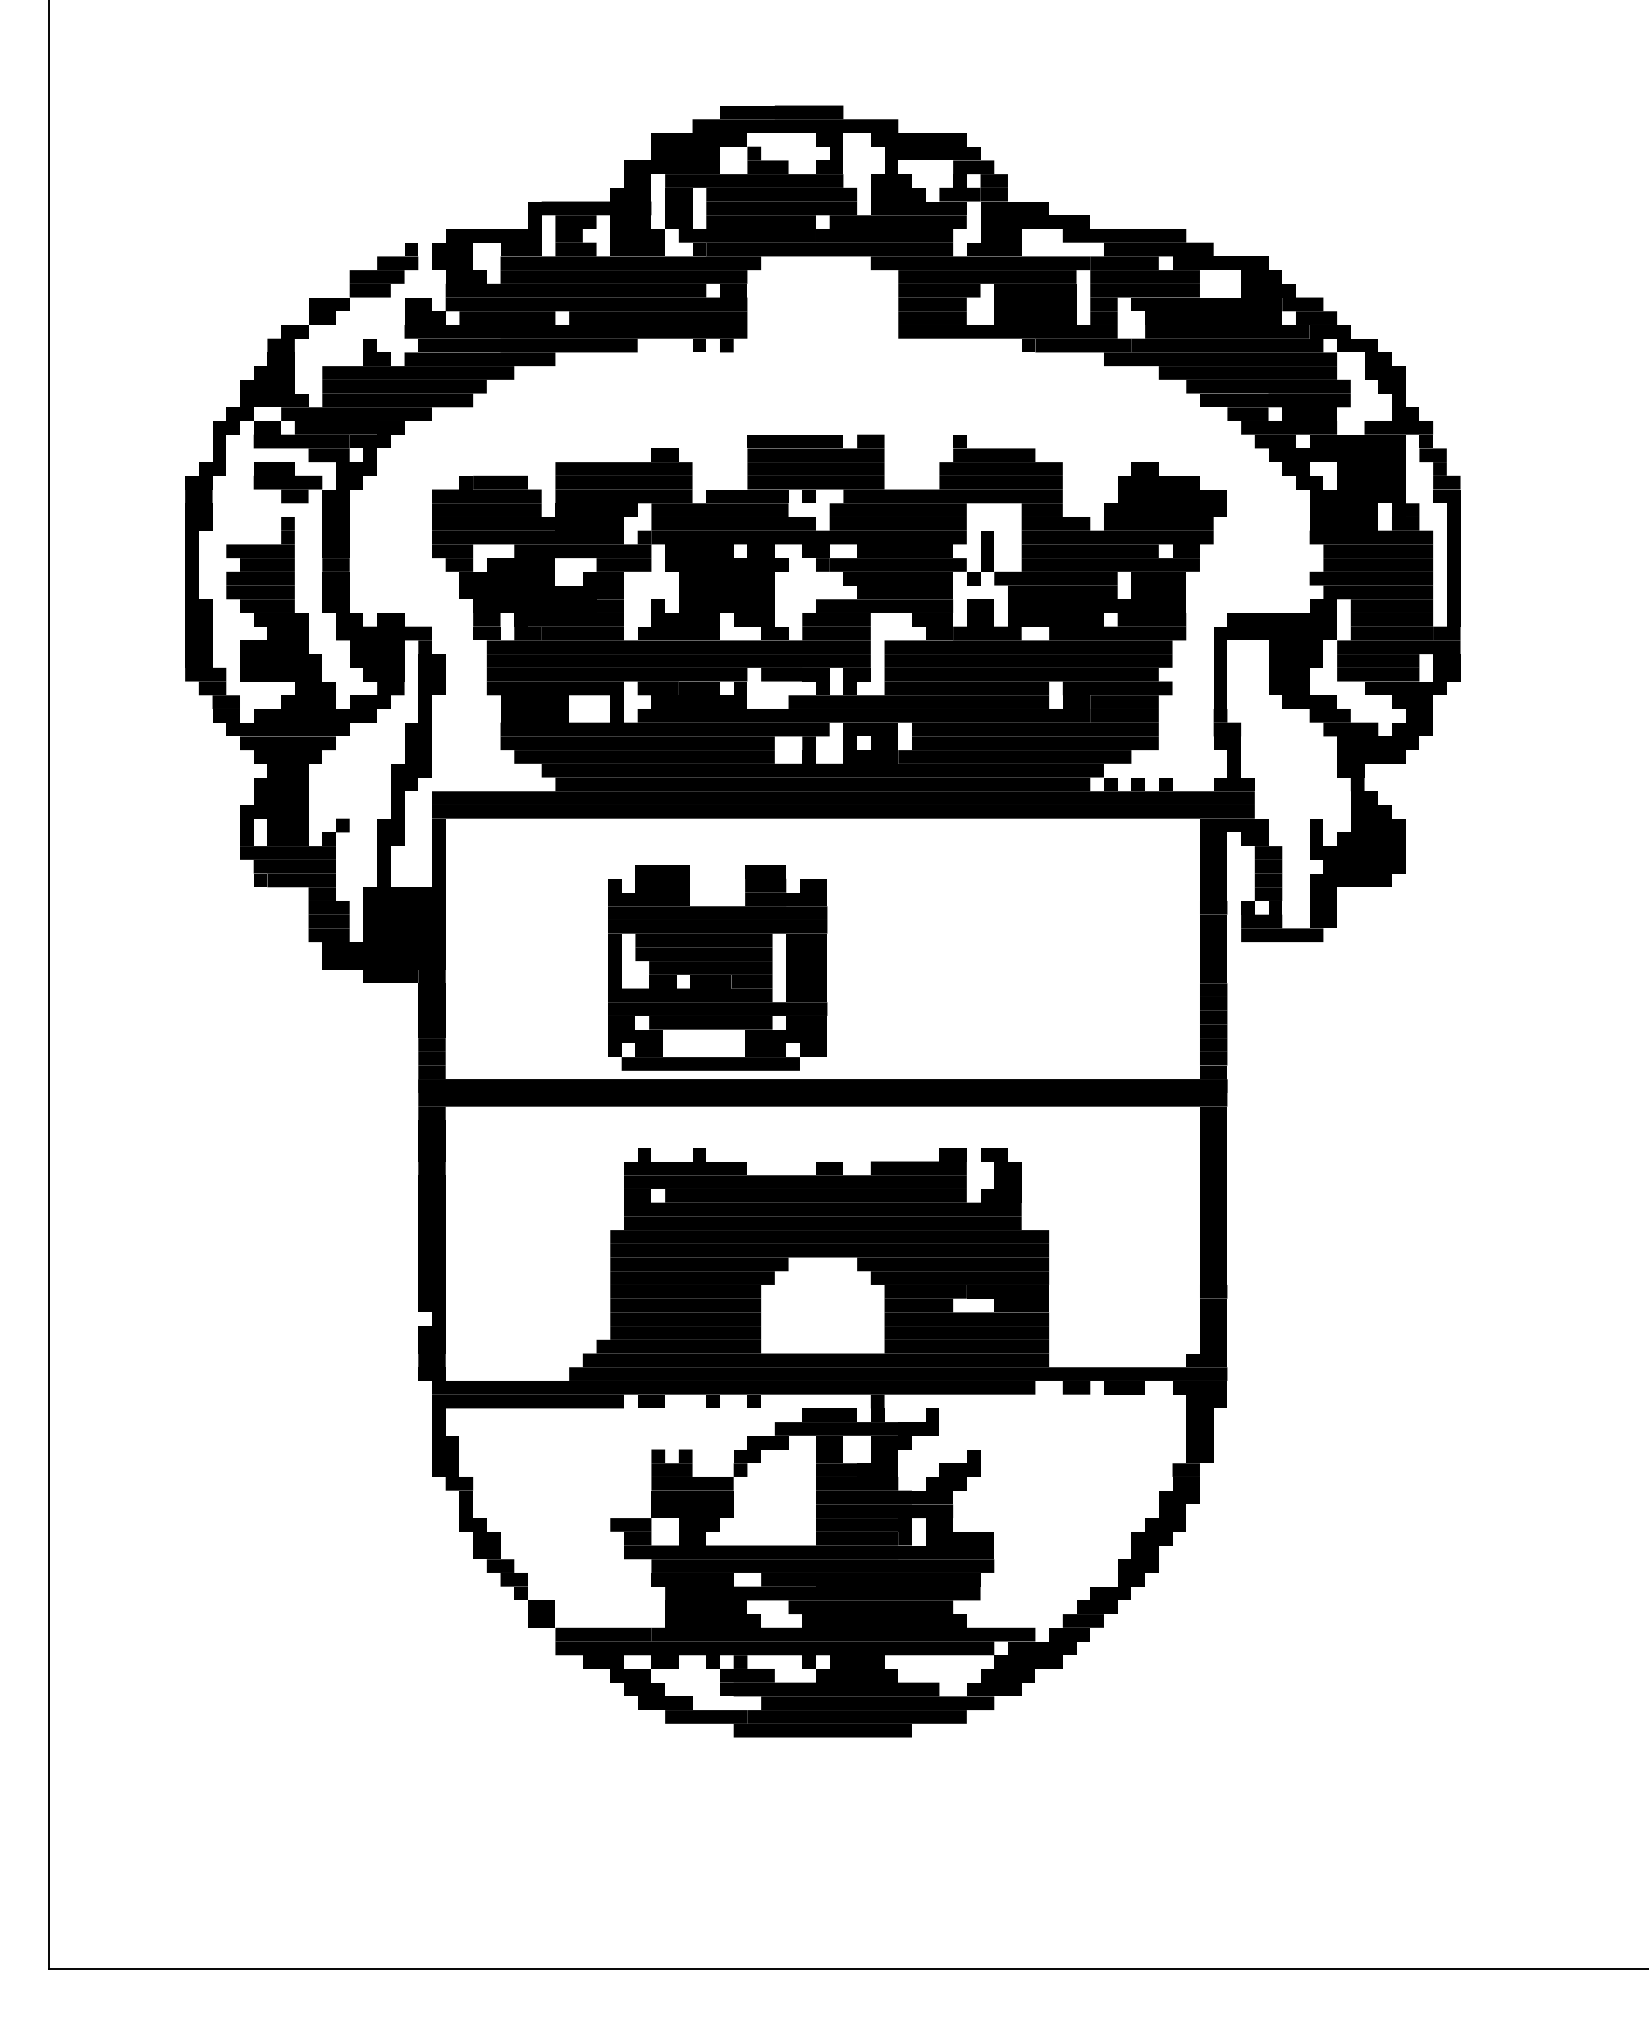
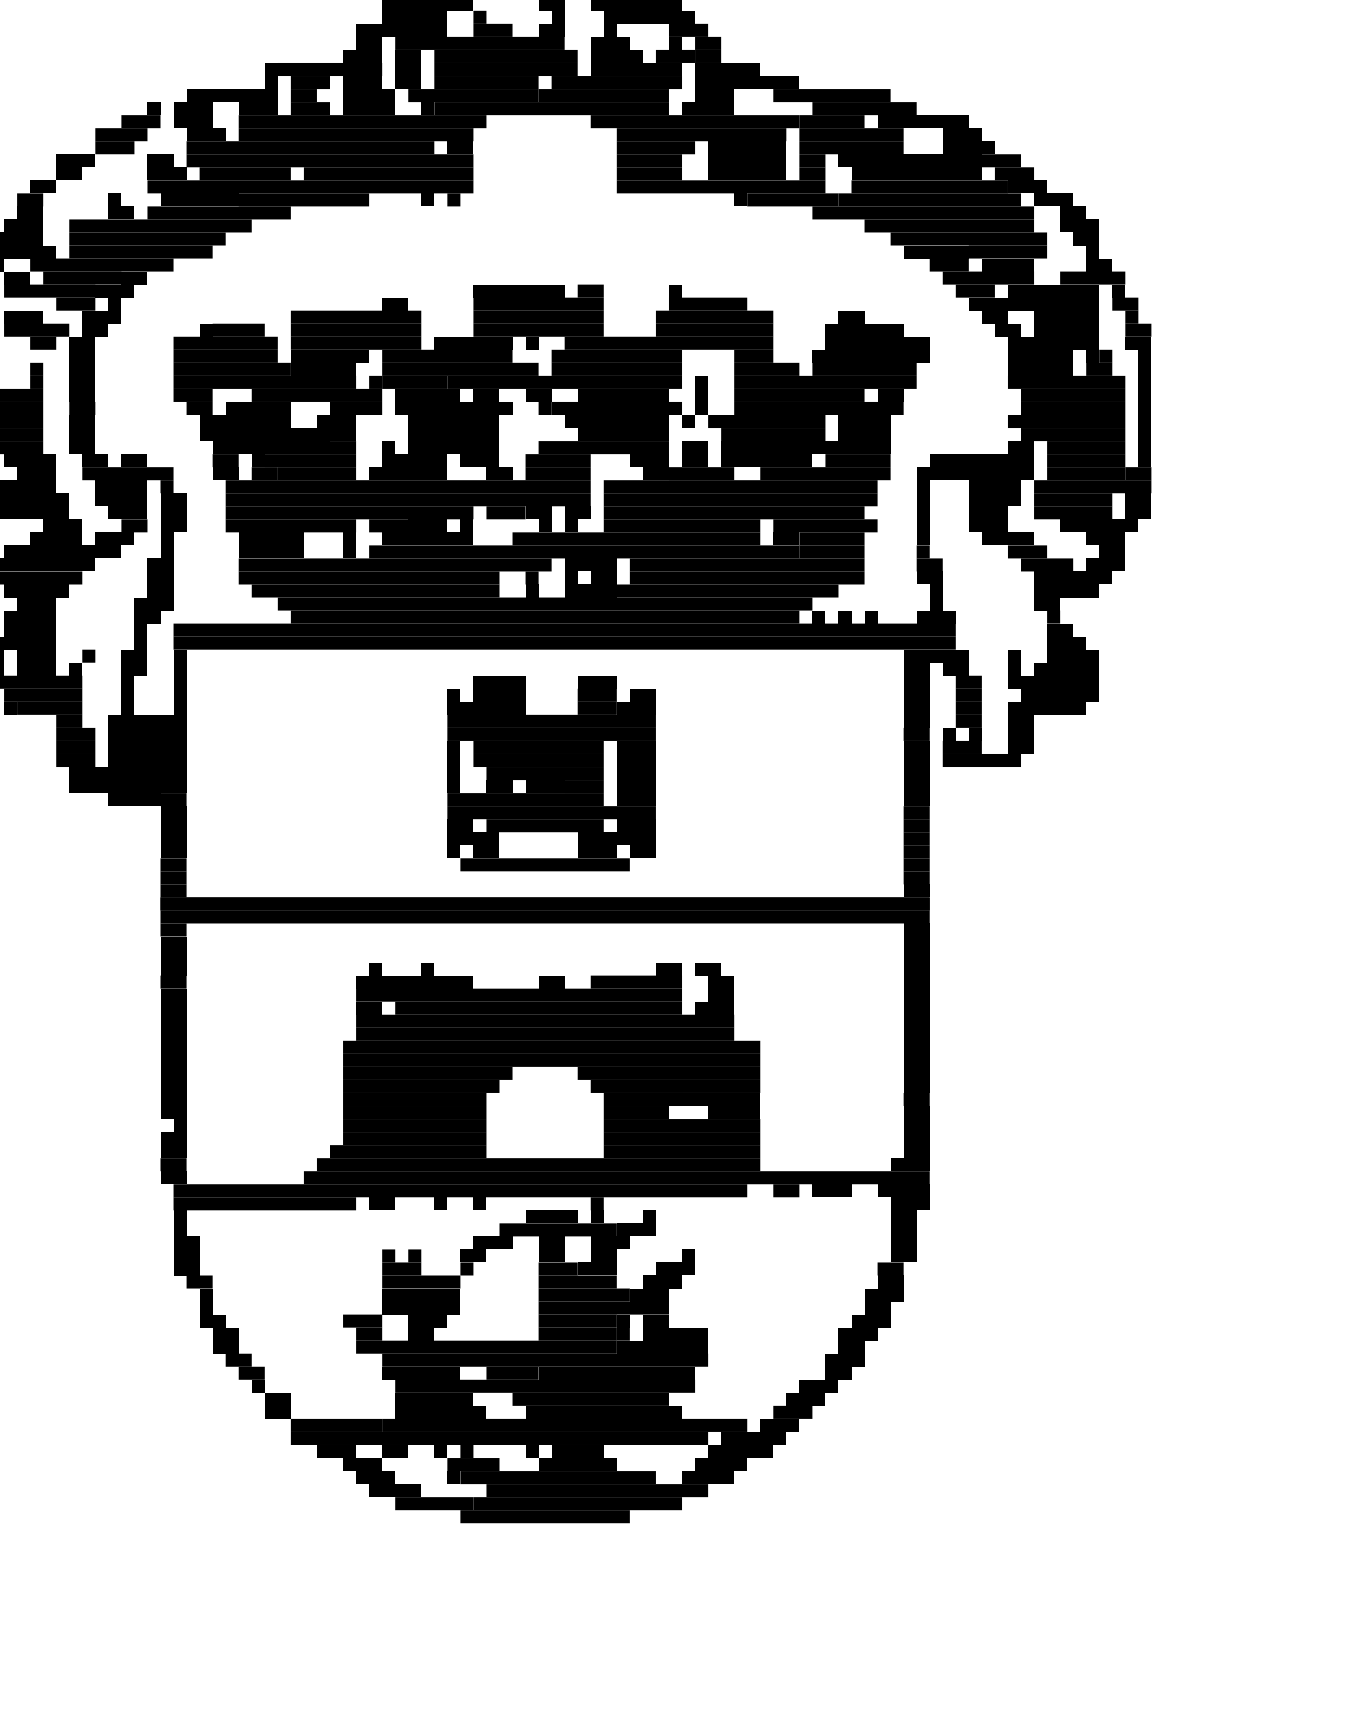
part: (717, 967) -> (551, 773), moved

